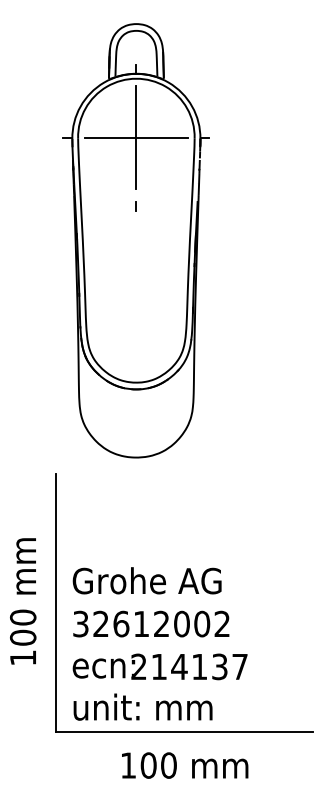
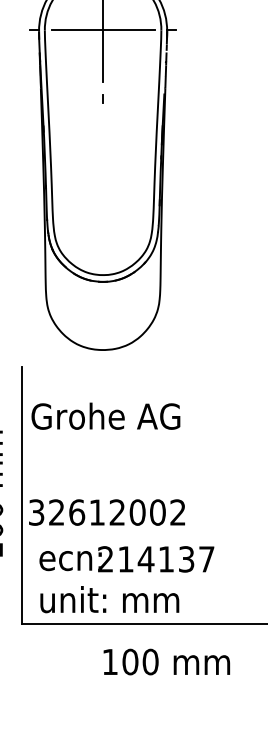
text: (146, 580) -> (105, 415), moved
text: (151, 623) -> (107, 511), moved
text: (185, 765) -> (167, 661), moved

